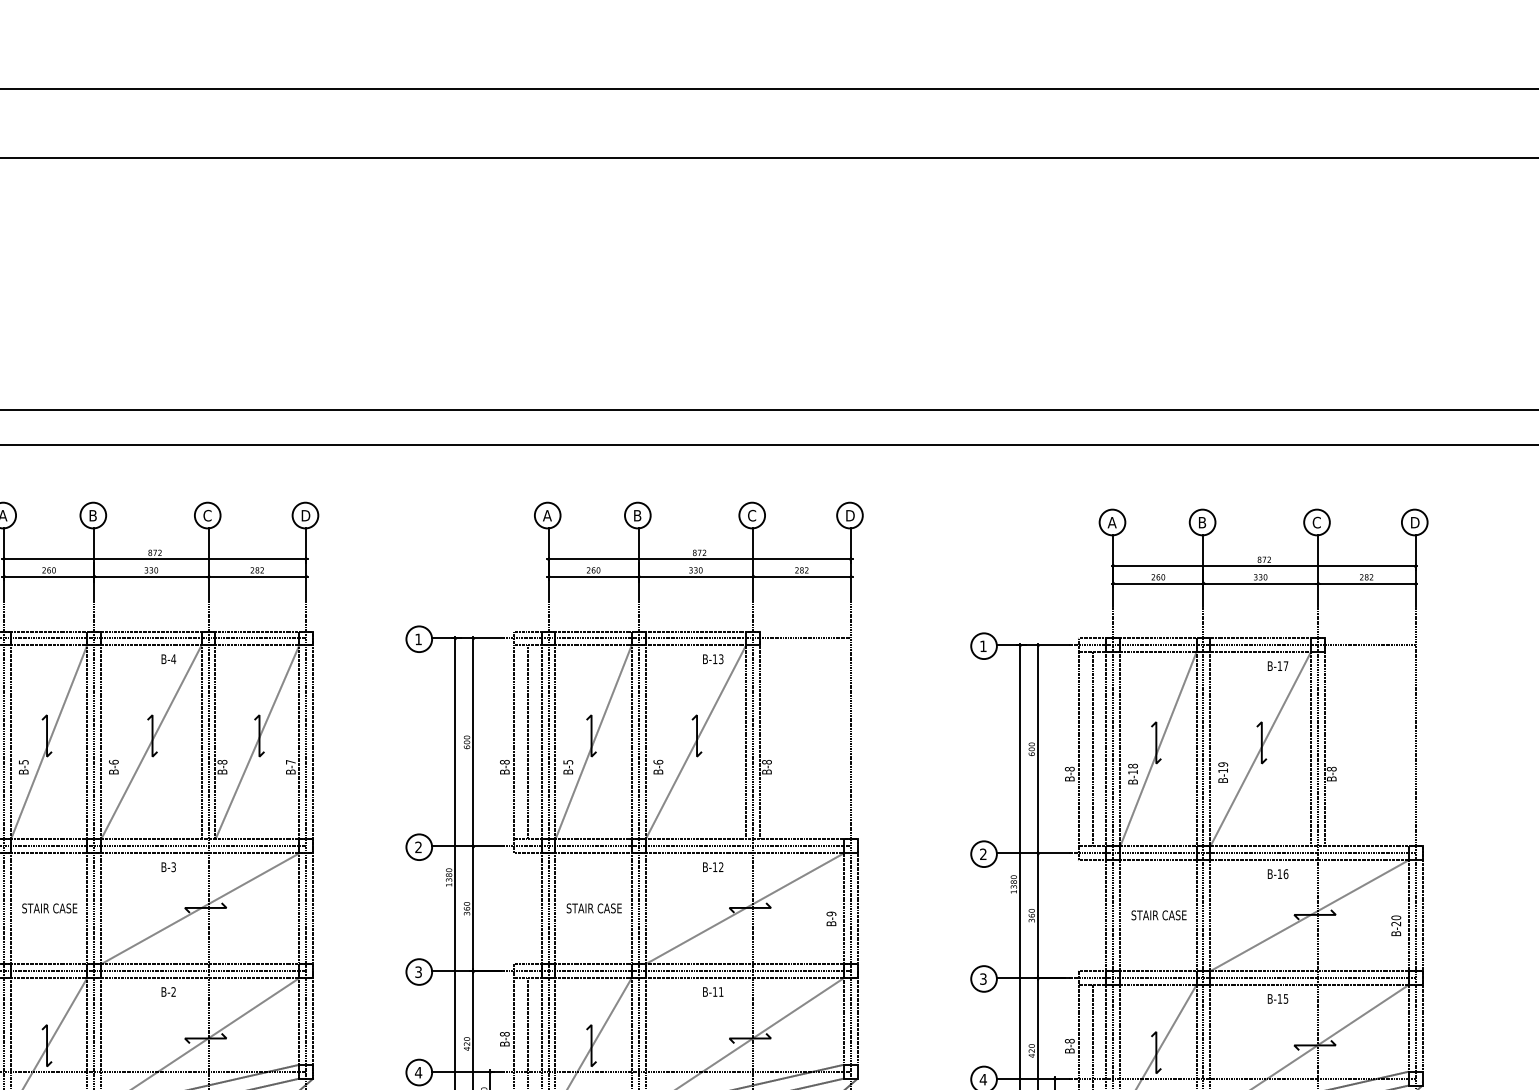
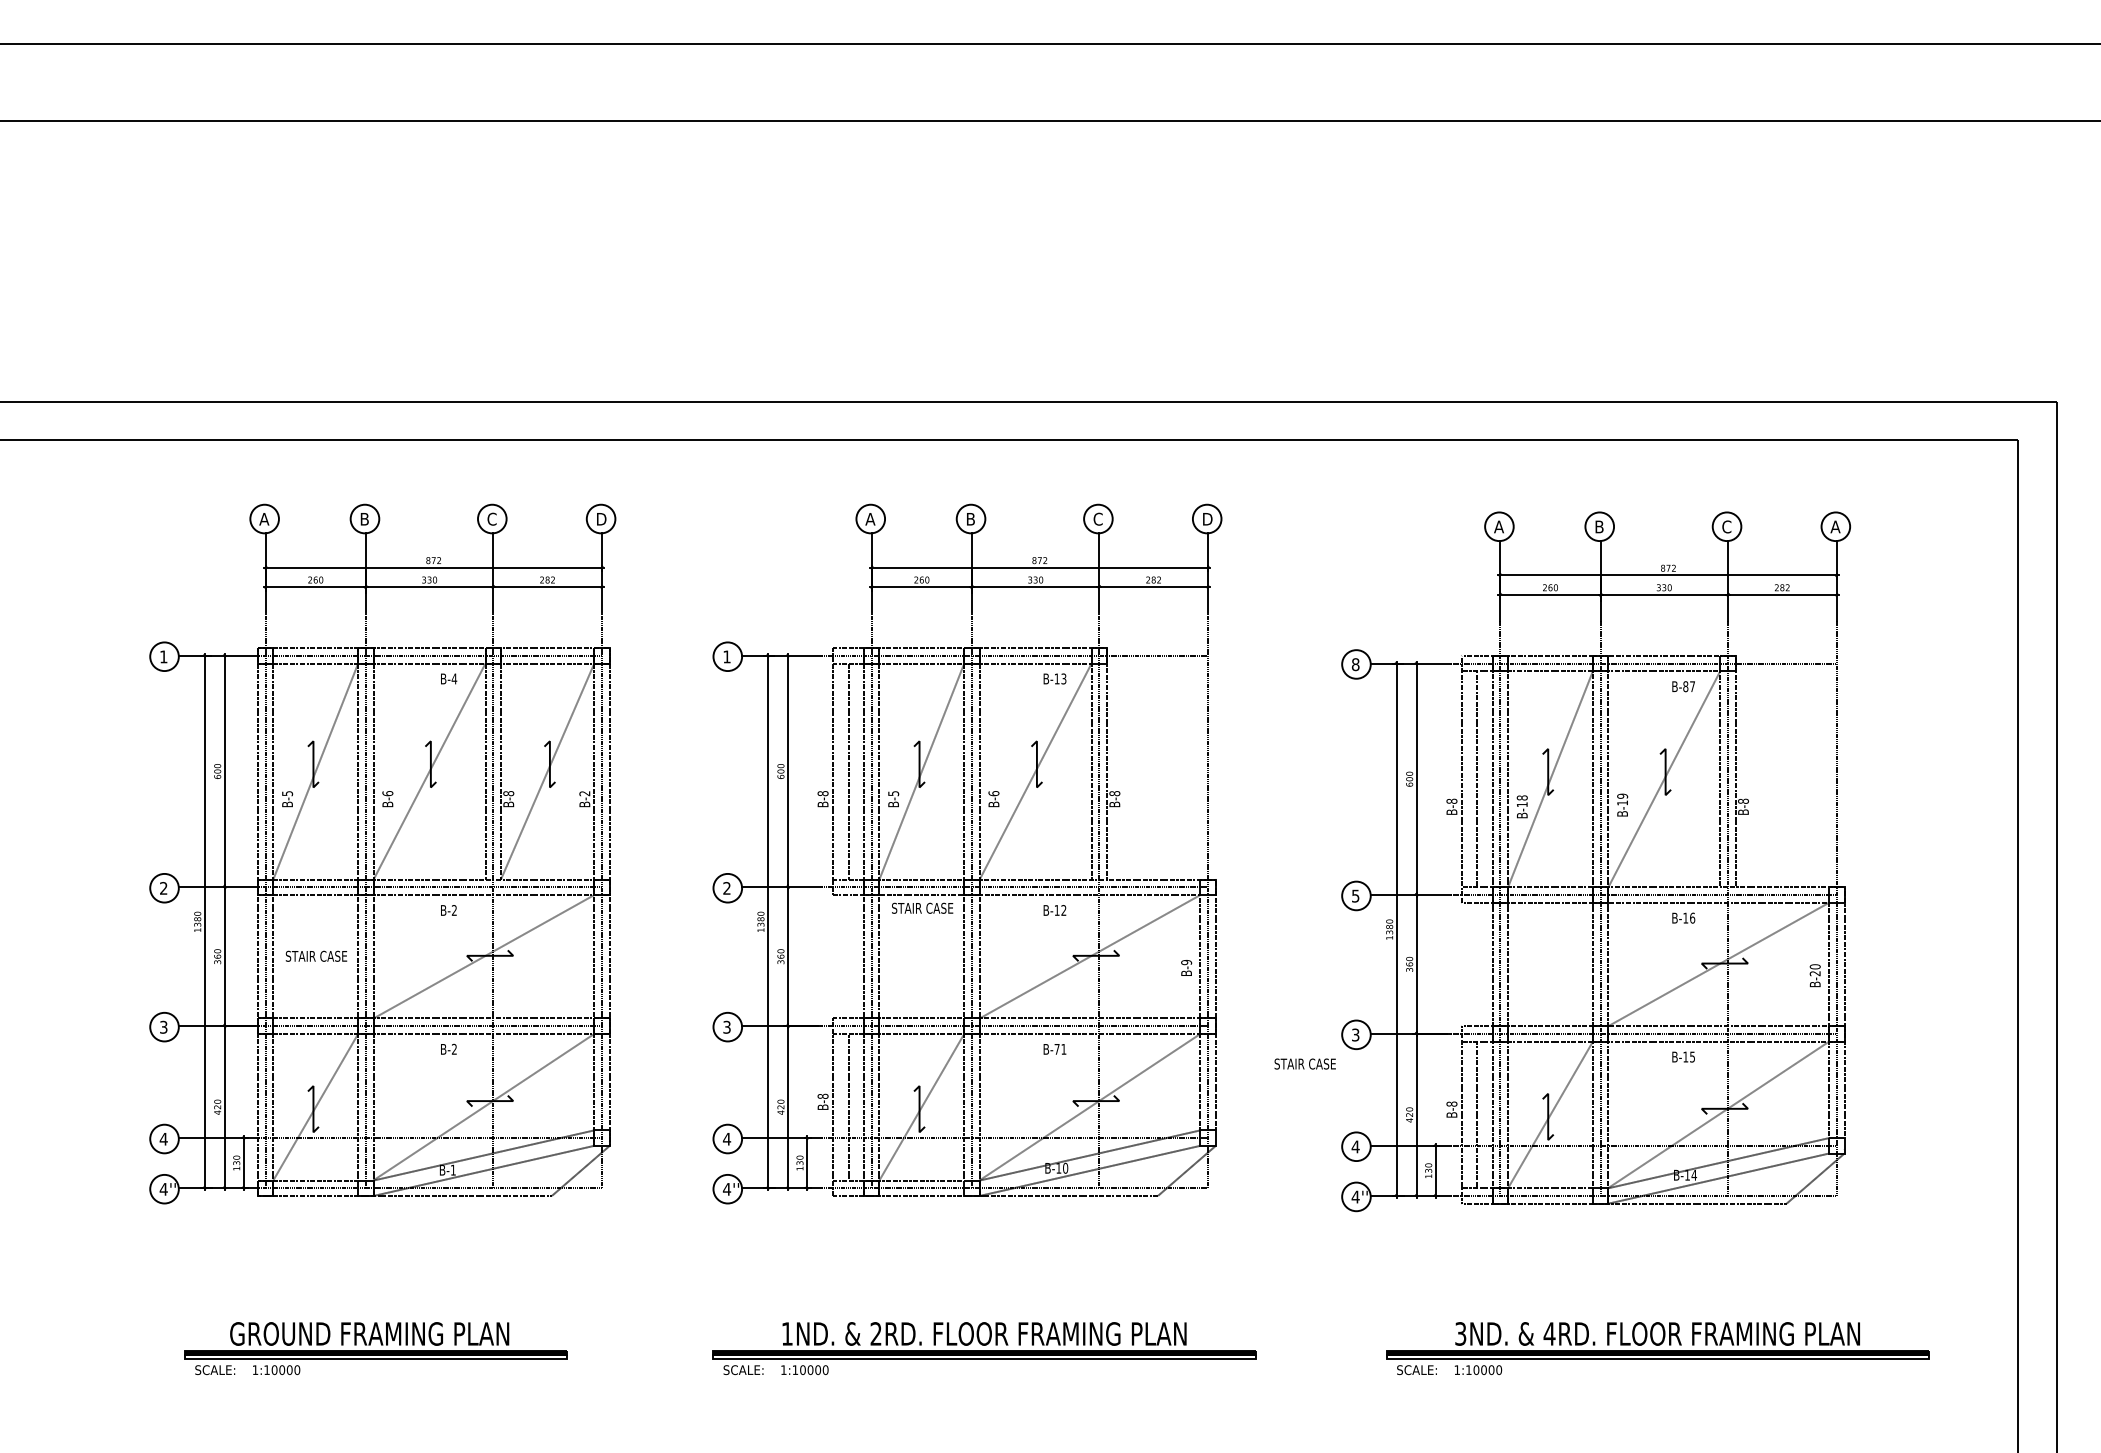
text: (1414, 522) -> (1835, 526), D -> A
text: (983, 646) -> (1355, 664), 1 -> 8
text: (1279, 666) -> (1685, 686), B-17 -> B-87
text: (290, 762) -> (584, 793), B-7 -> B-2
text: (983, 853) -> (1355, 895), 2 -> 5
text: (173, 867) -> (454, 910), B-3 -> B-2
text: (594, 907) -> (922, 907), moved
text: (1158, 914) -> (1304, 1063), moved
text: (714, 992) -> (1056, 1049), B-11 -> B-71

